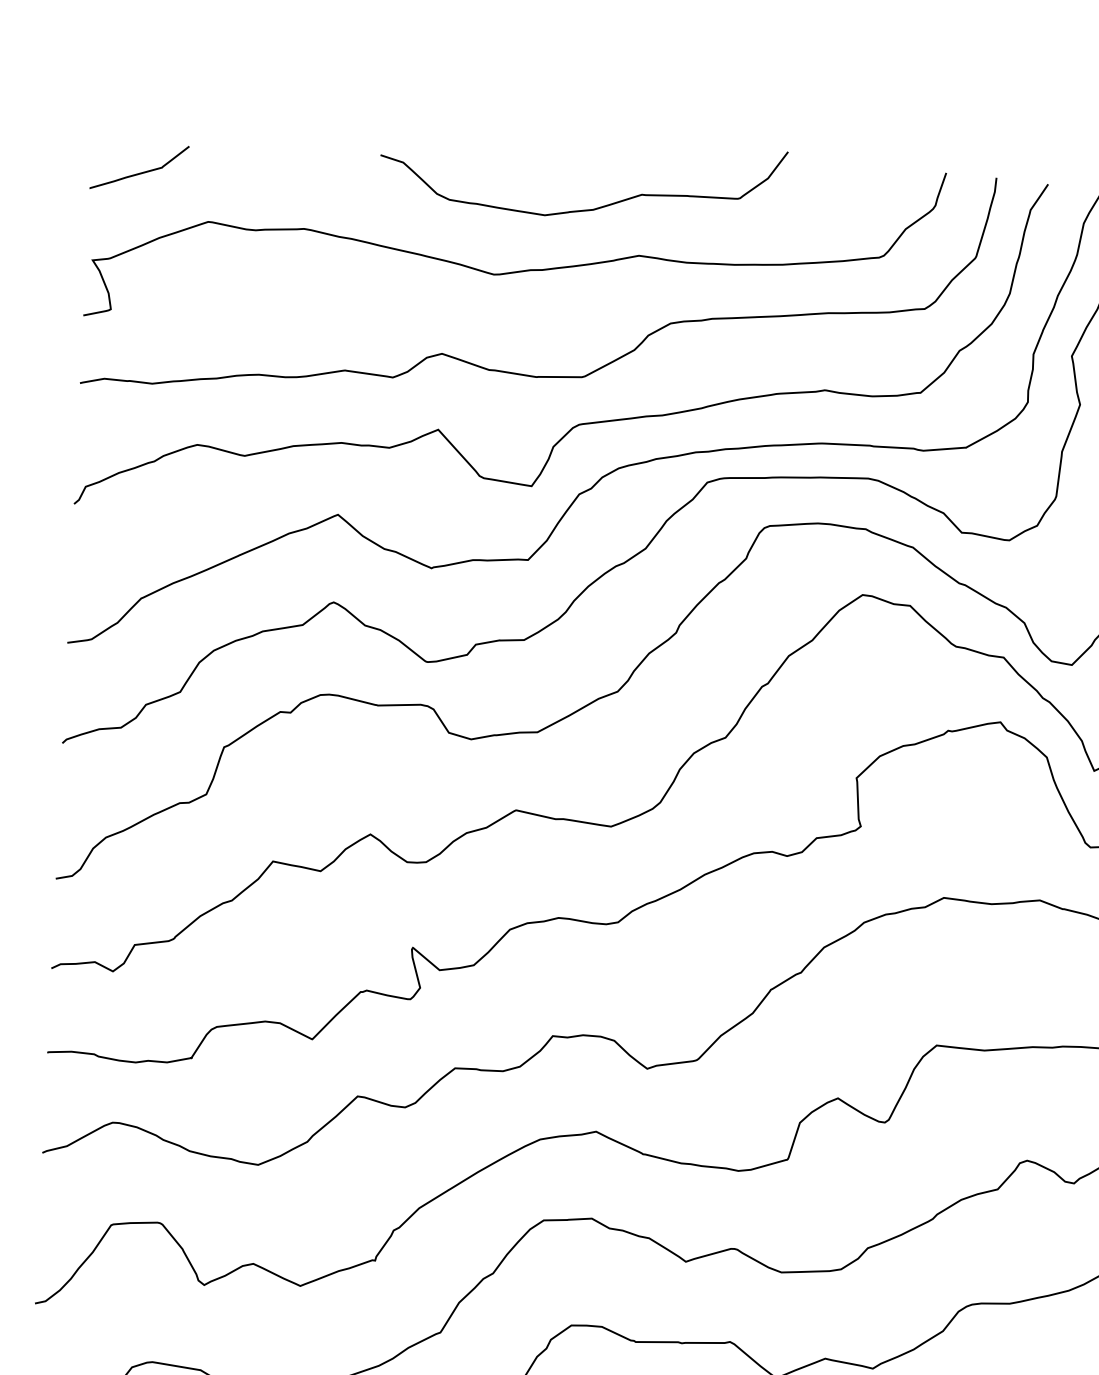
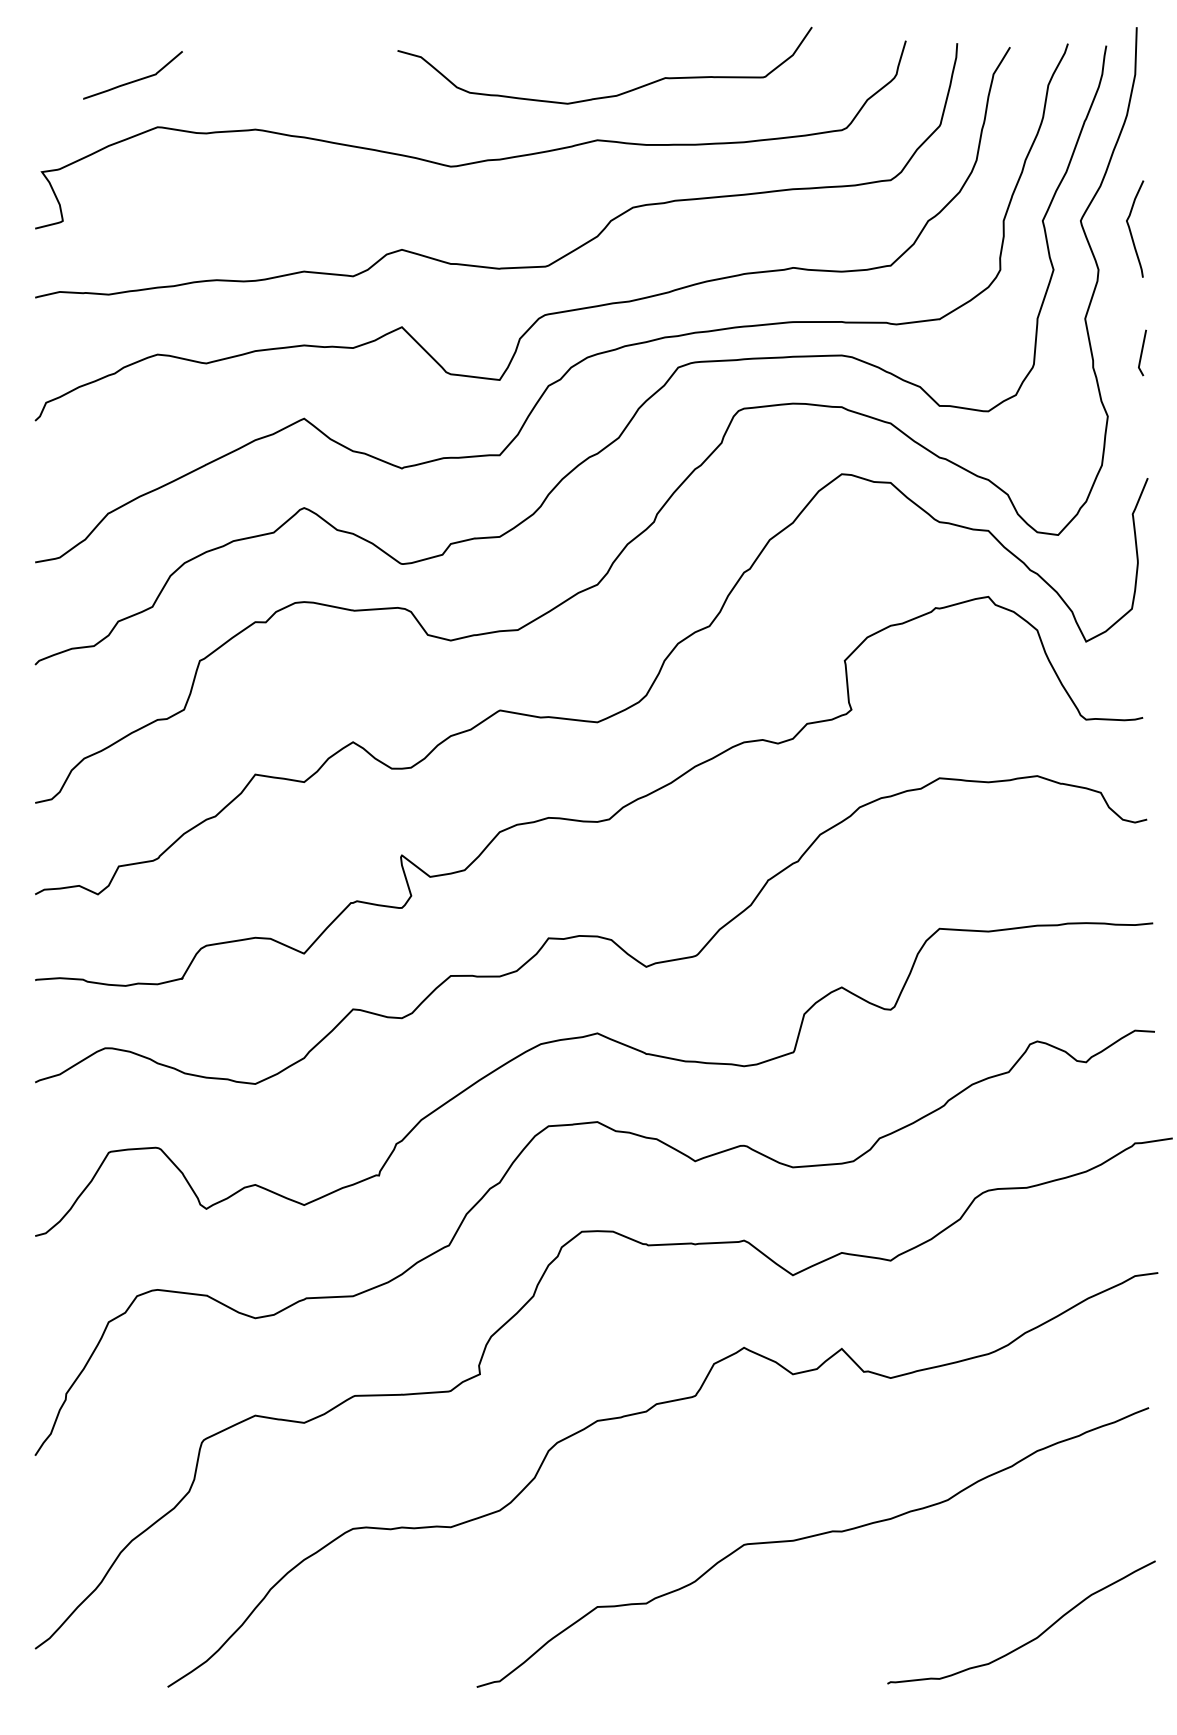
curve: (139, 172) -> (133, 80), moved
curve: (586, 209) -> (609, 95), moved

